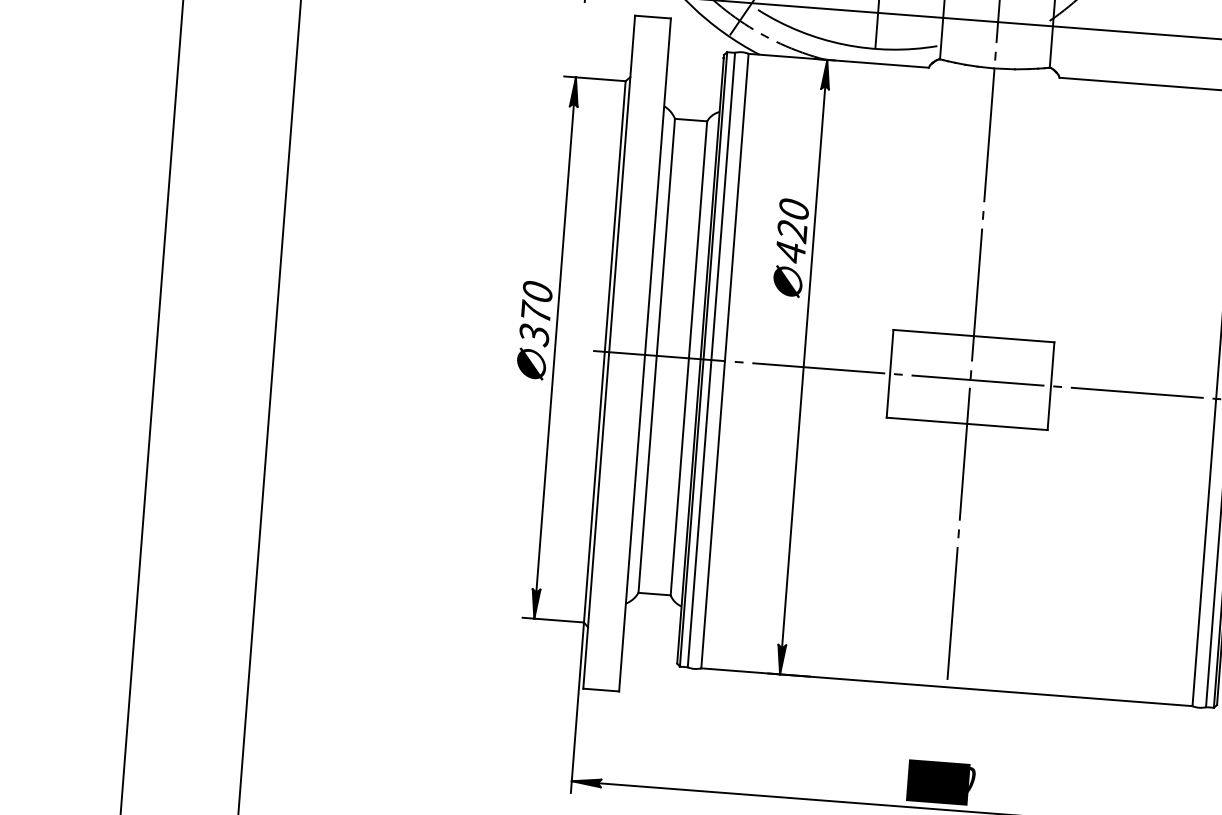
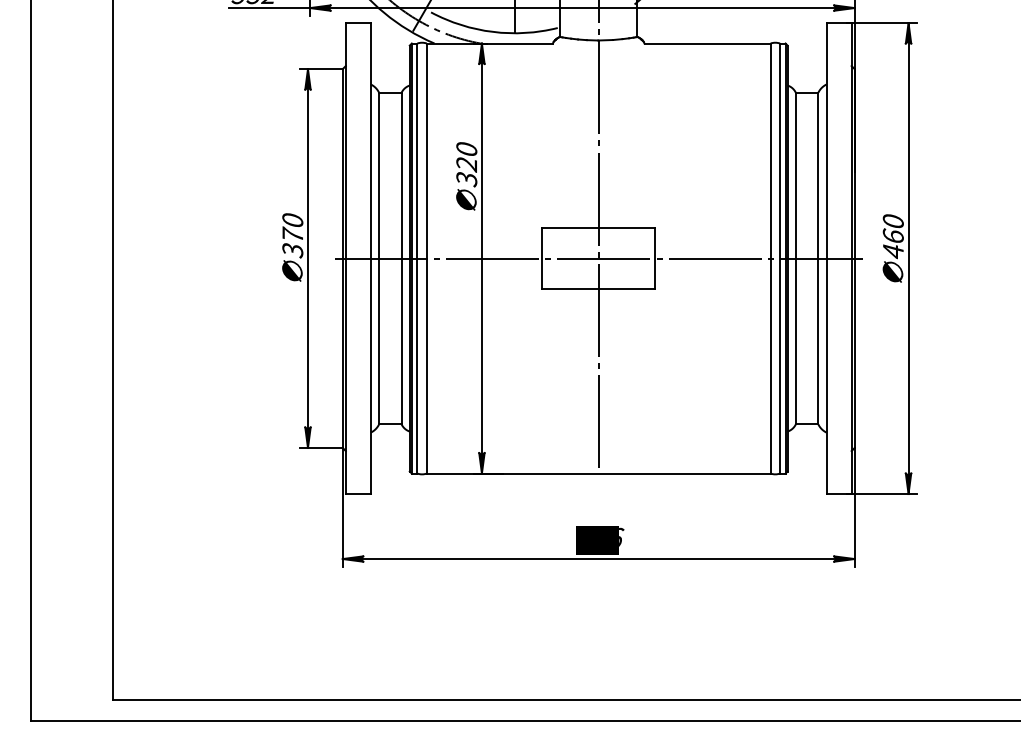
text: (790, 252) -> (466, 179), 420 -> 320
text: (972, 779) -> (621, 536), 500 -> 506

